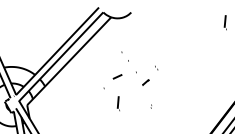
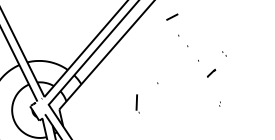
line: (117, 76) -> (172, 16), moved
part: (117, 103) -> (135, 103), moved

